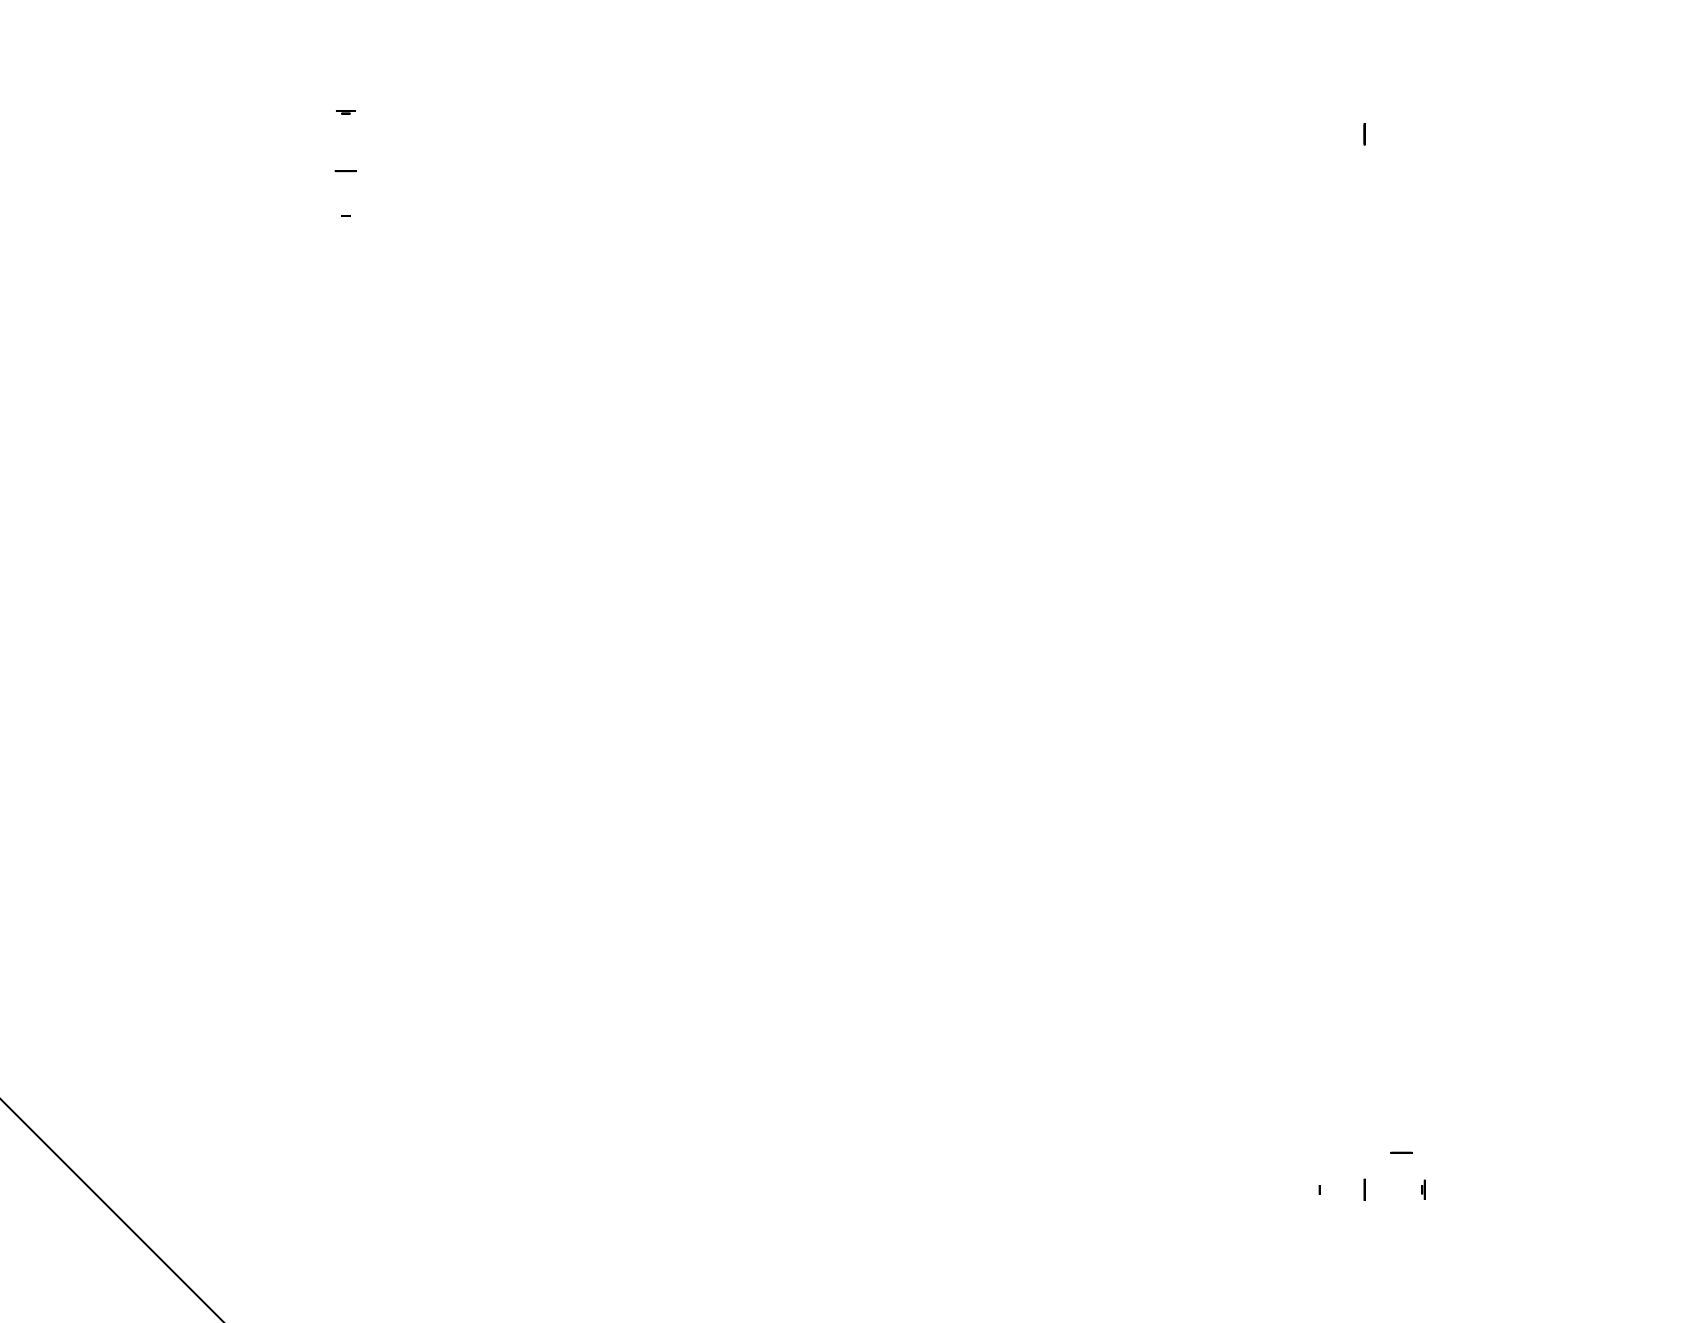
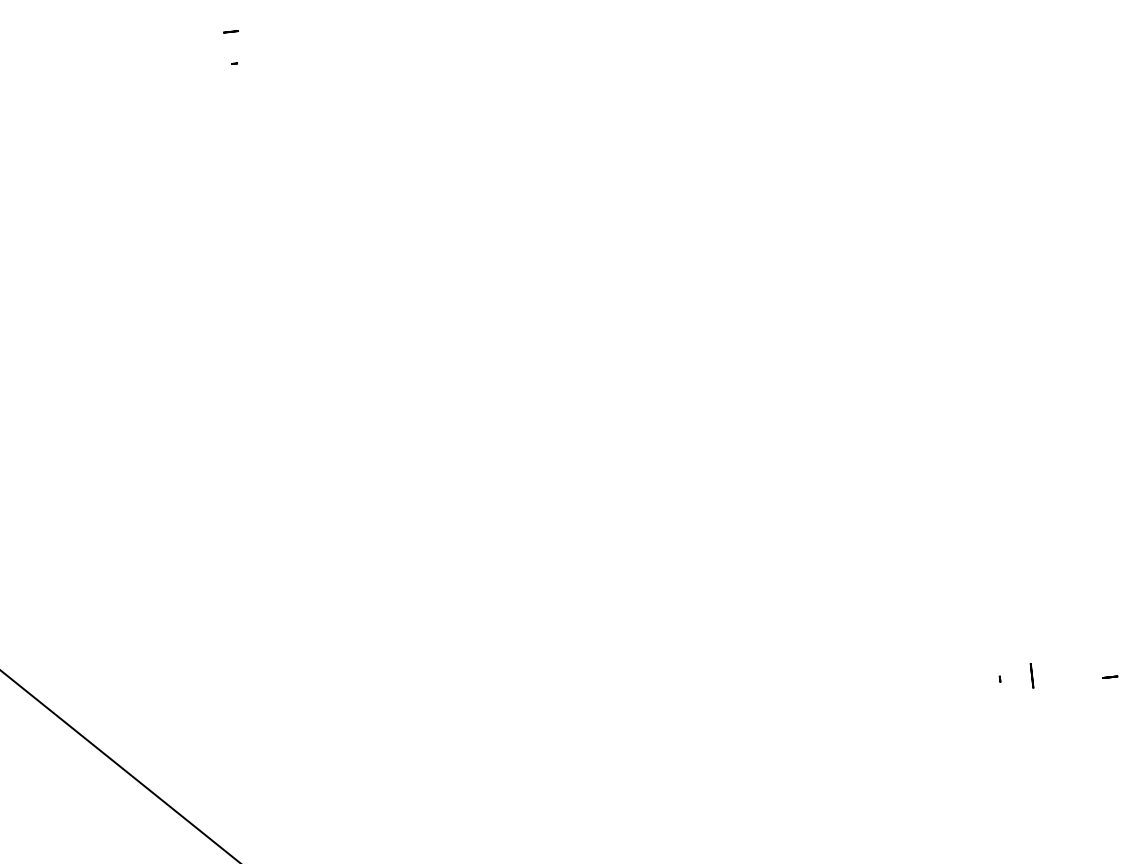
line: (1401, 1152) -> (1110, 676), moved
circle: (1364, 1189) -> (1031, 675), size x1.6
line: (1423, 1189) -> (1073, 670), removed

